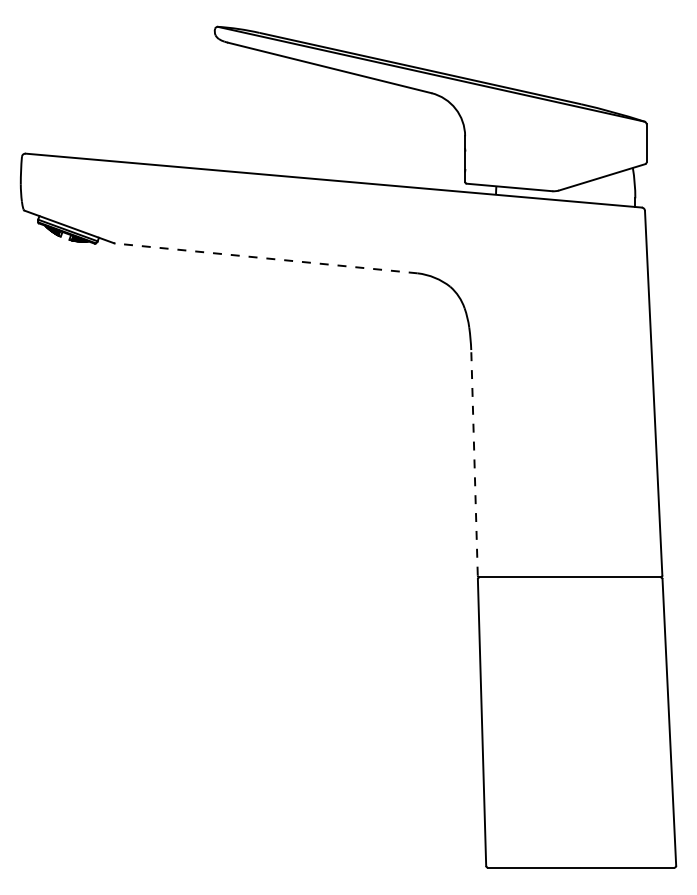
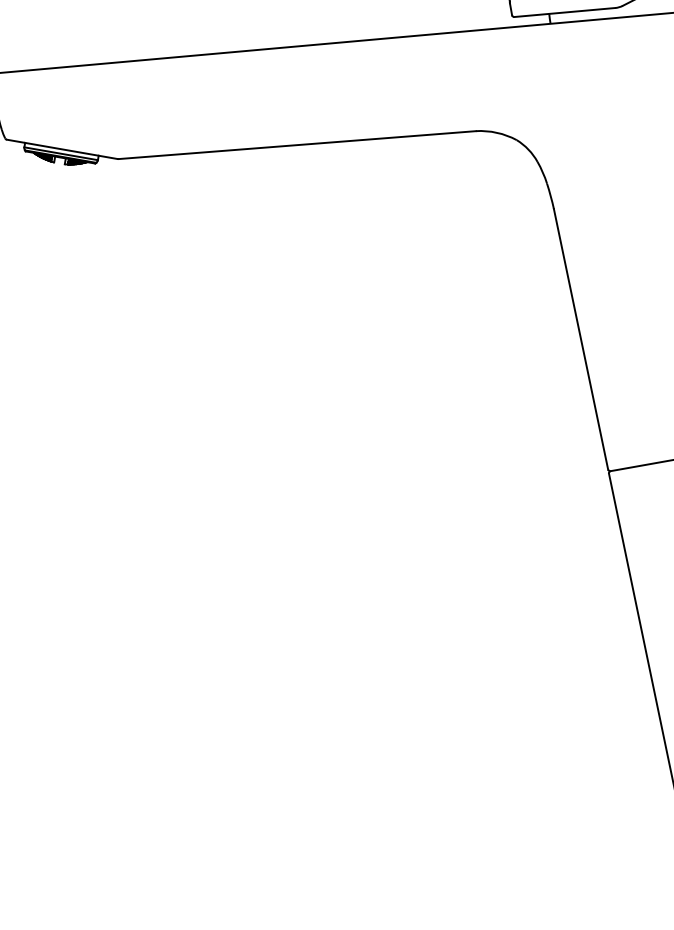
line: (266, 258) -> (297, 145), dashed -> solid
line: (474, 462) -> (580, 338), dashed -> solid

